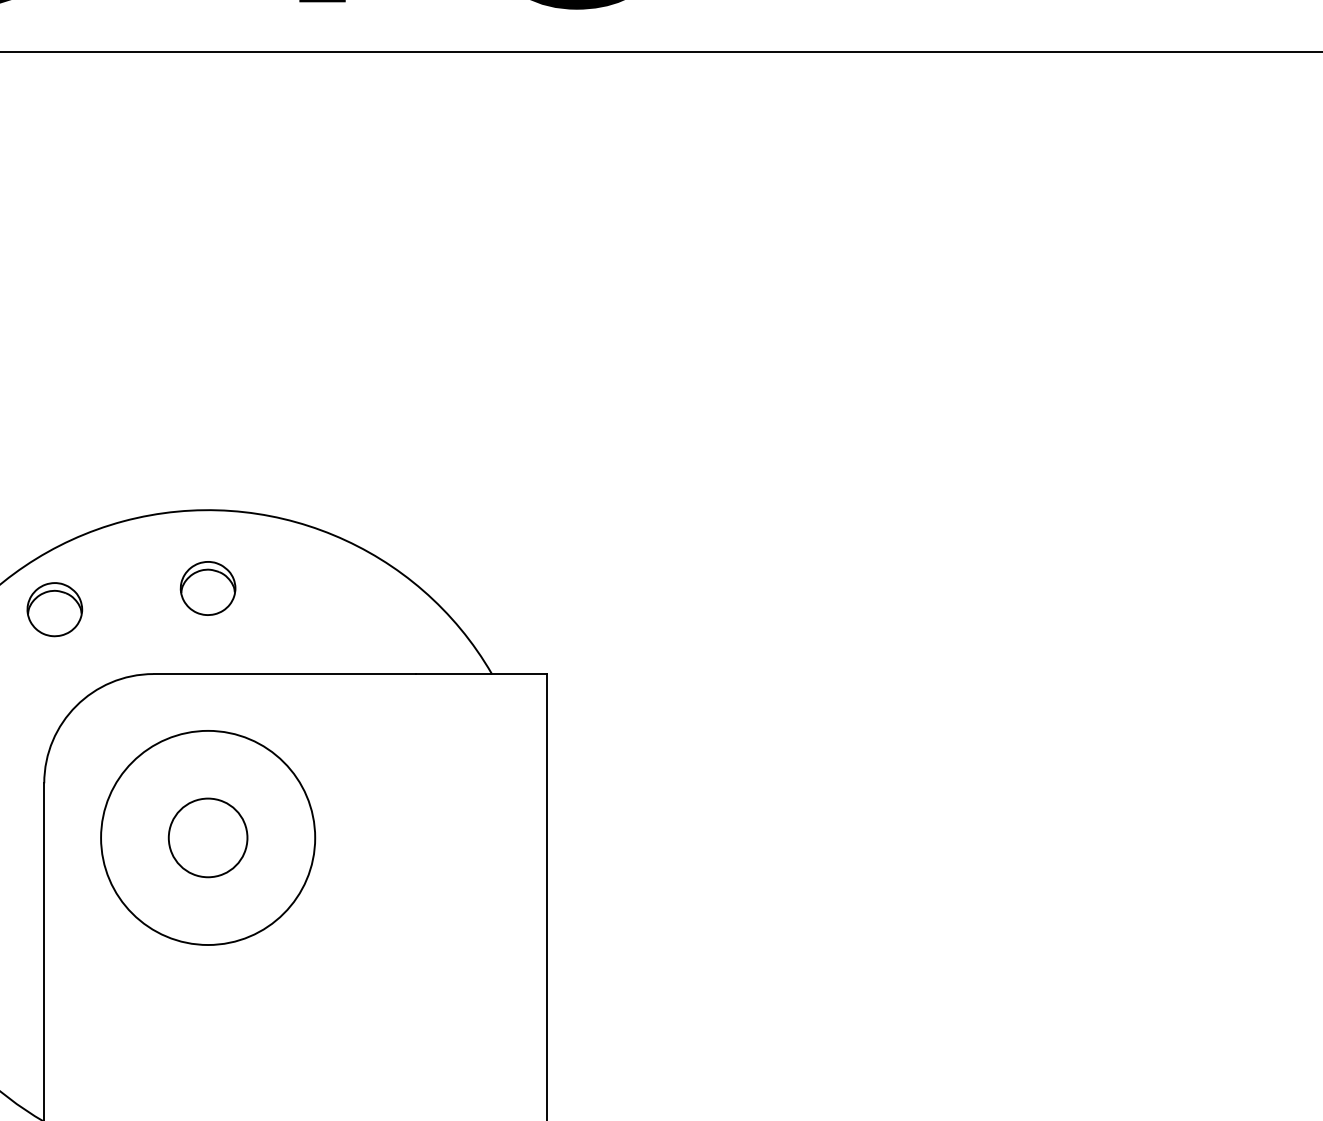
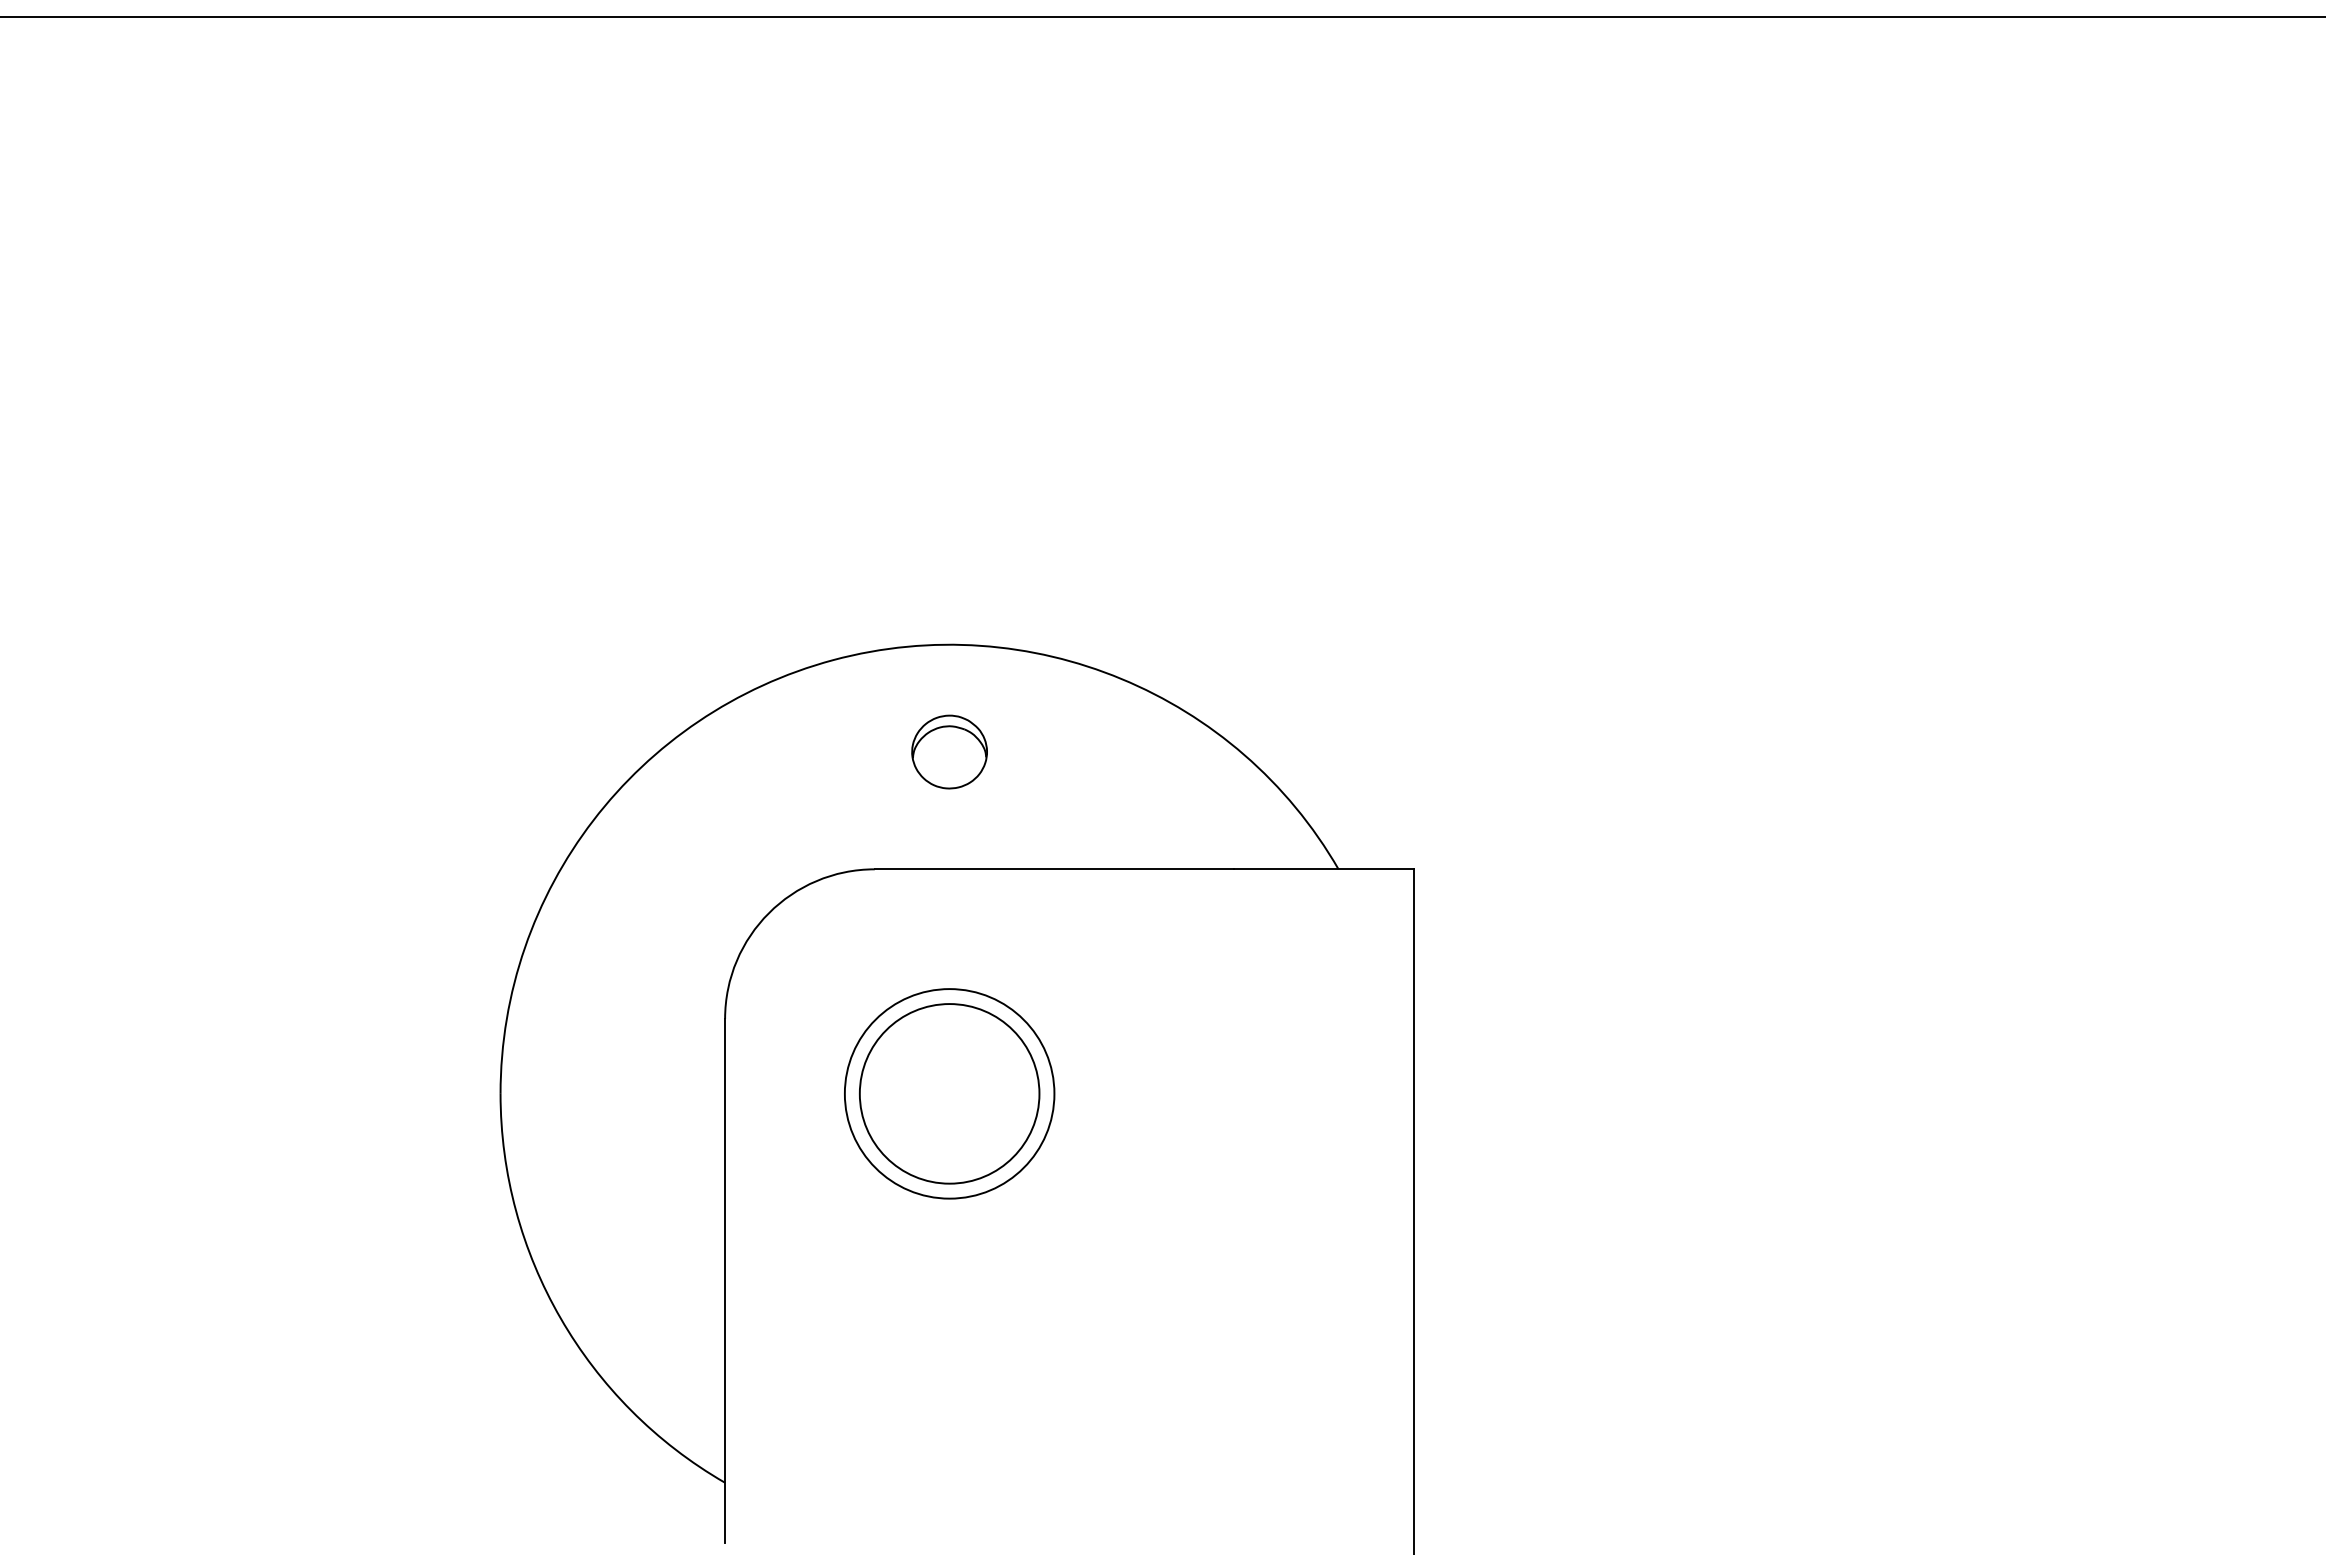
part: (54, 609) -> (739, 780), removed
circle: (208, 837) -> (949, 1093), size x0.71
circle: (208, 837) -> (949, 1093), size x1.67

